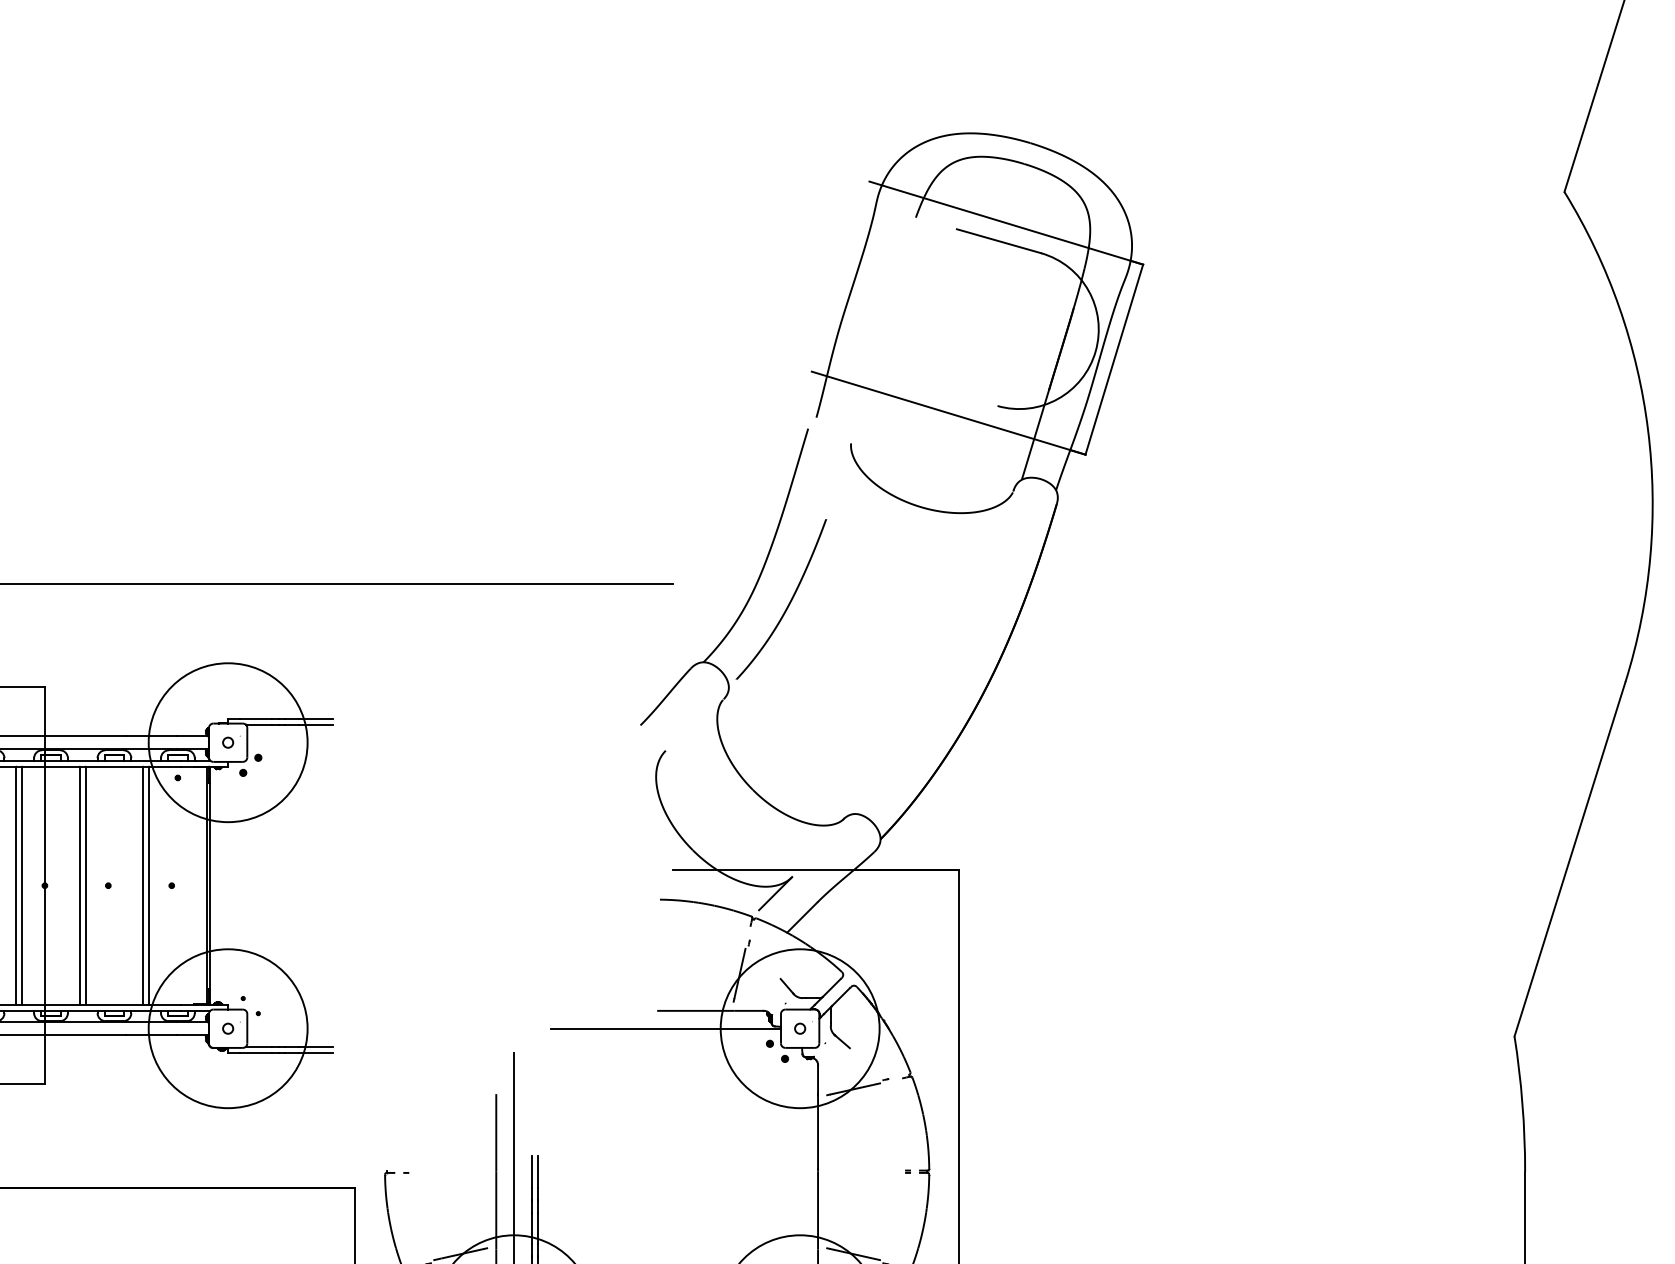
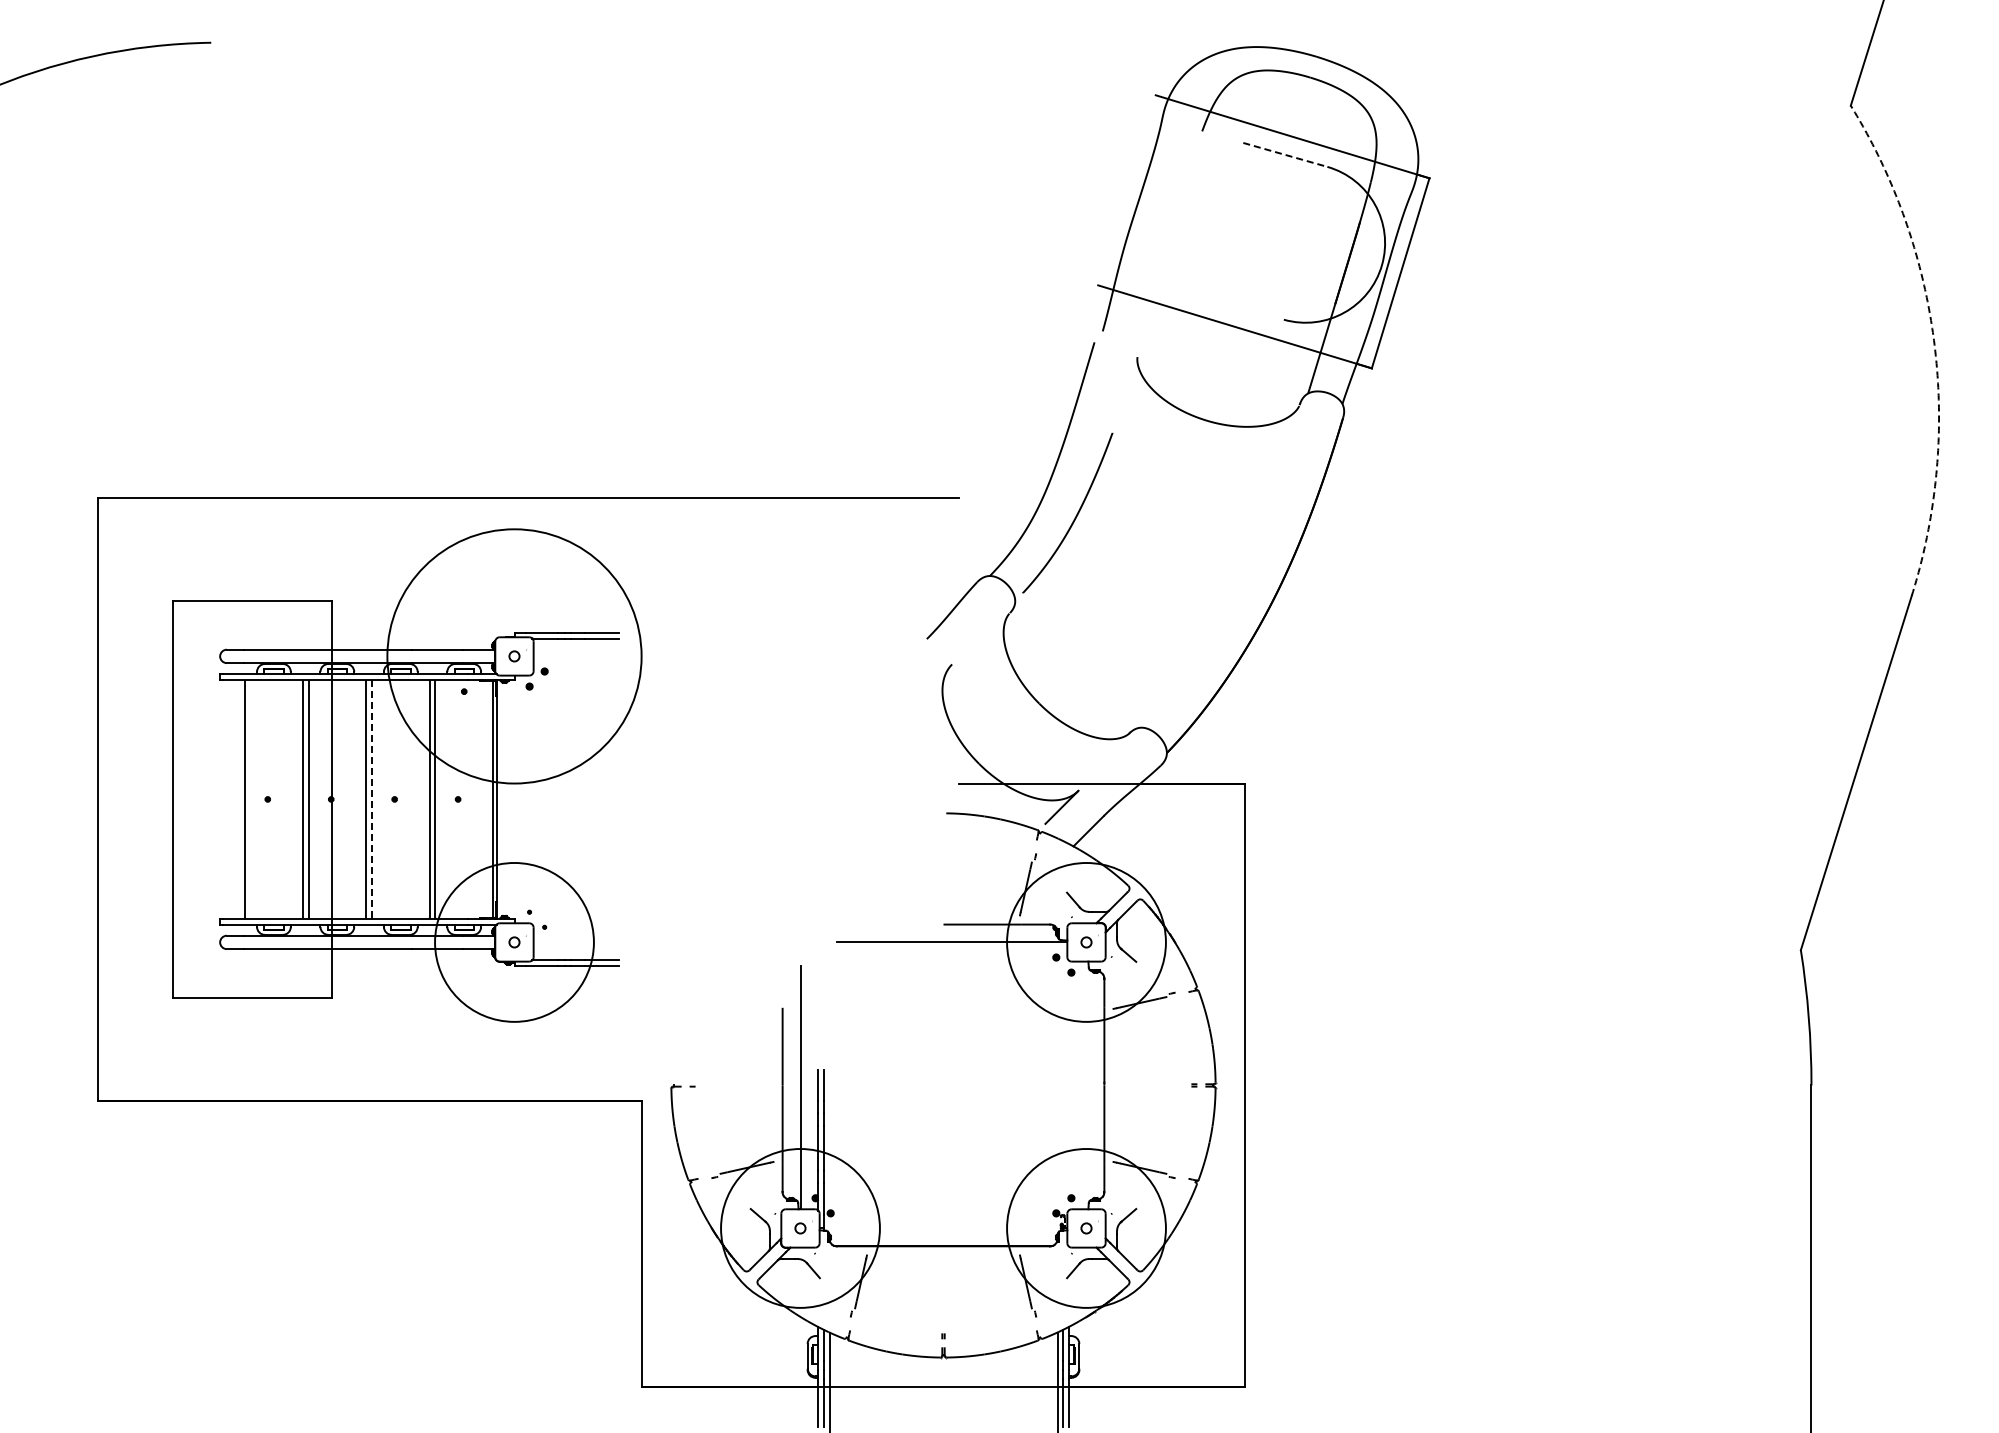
line: (999, 240) -> (1285, 154), solid -> dashed
arc: (1648, 430) -> (1934, 344), solid -> dashed
circle: (228, 741) -> (514, 655), size x1.6
line: (86, 885) -> (372, 799), solid -> dashed

